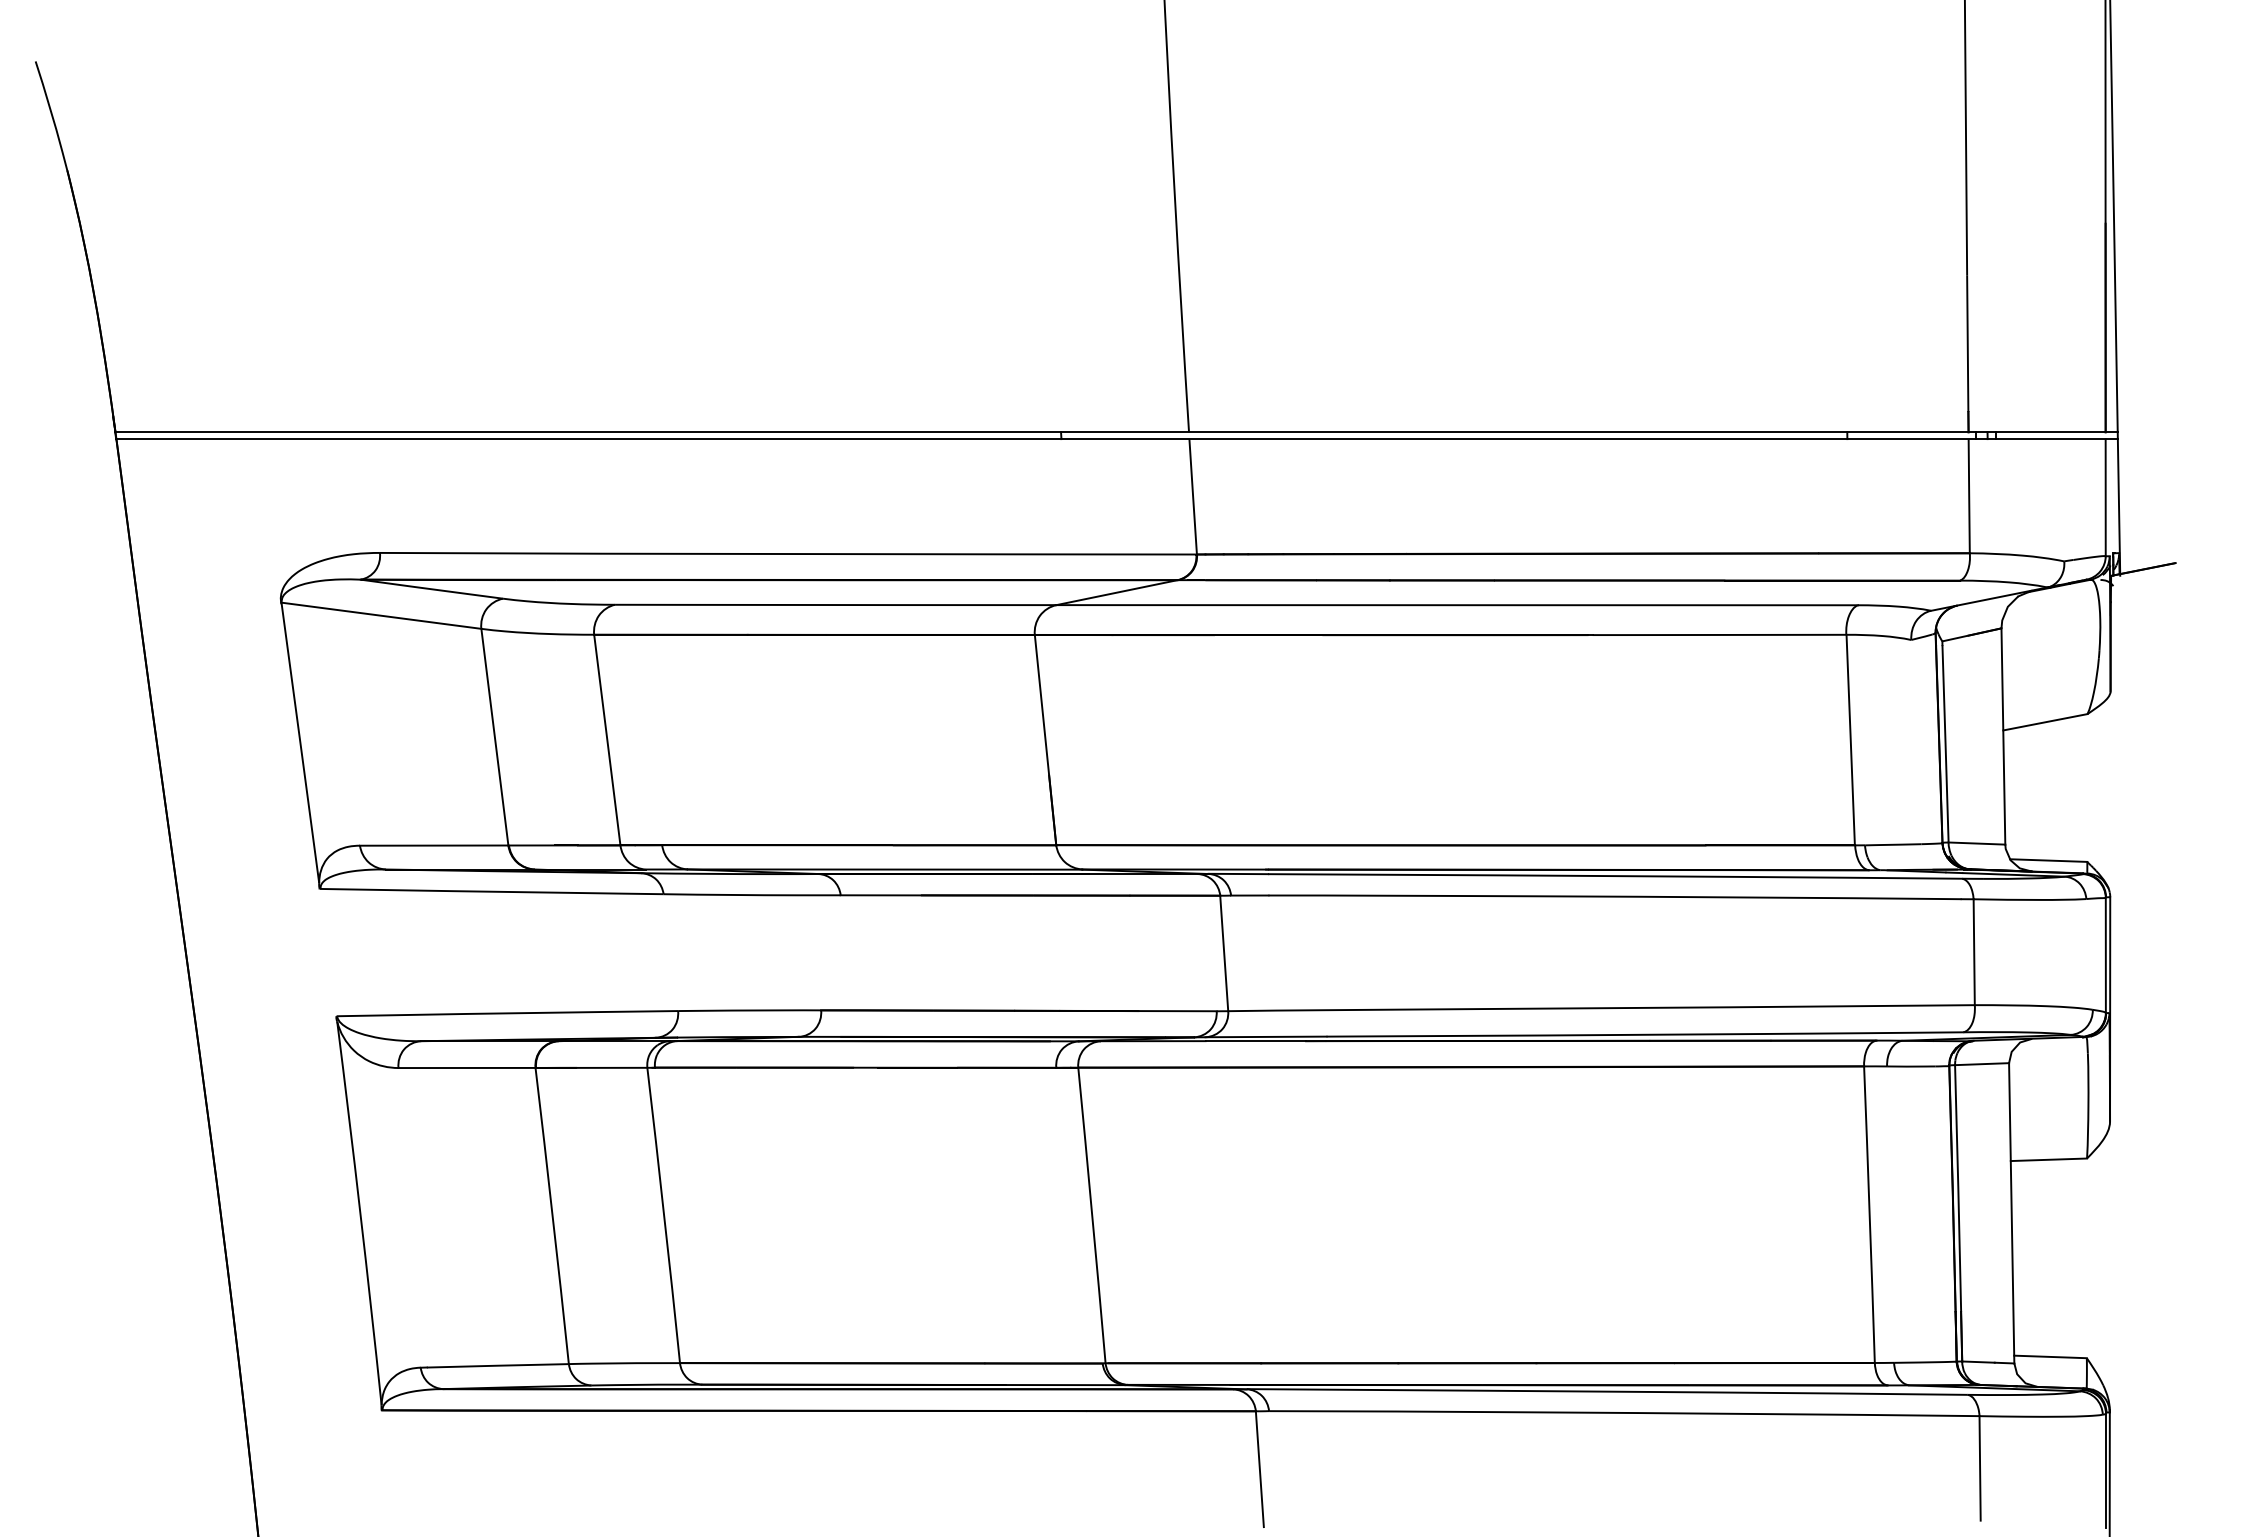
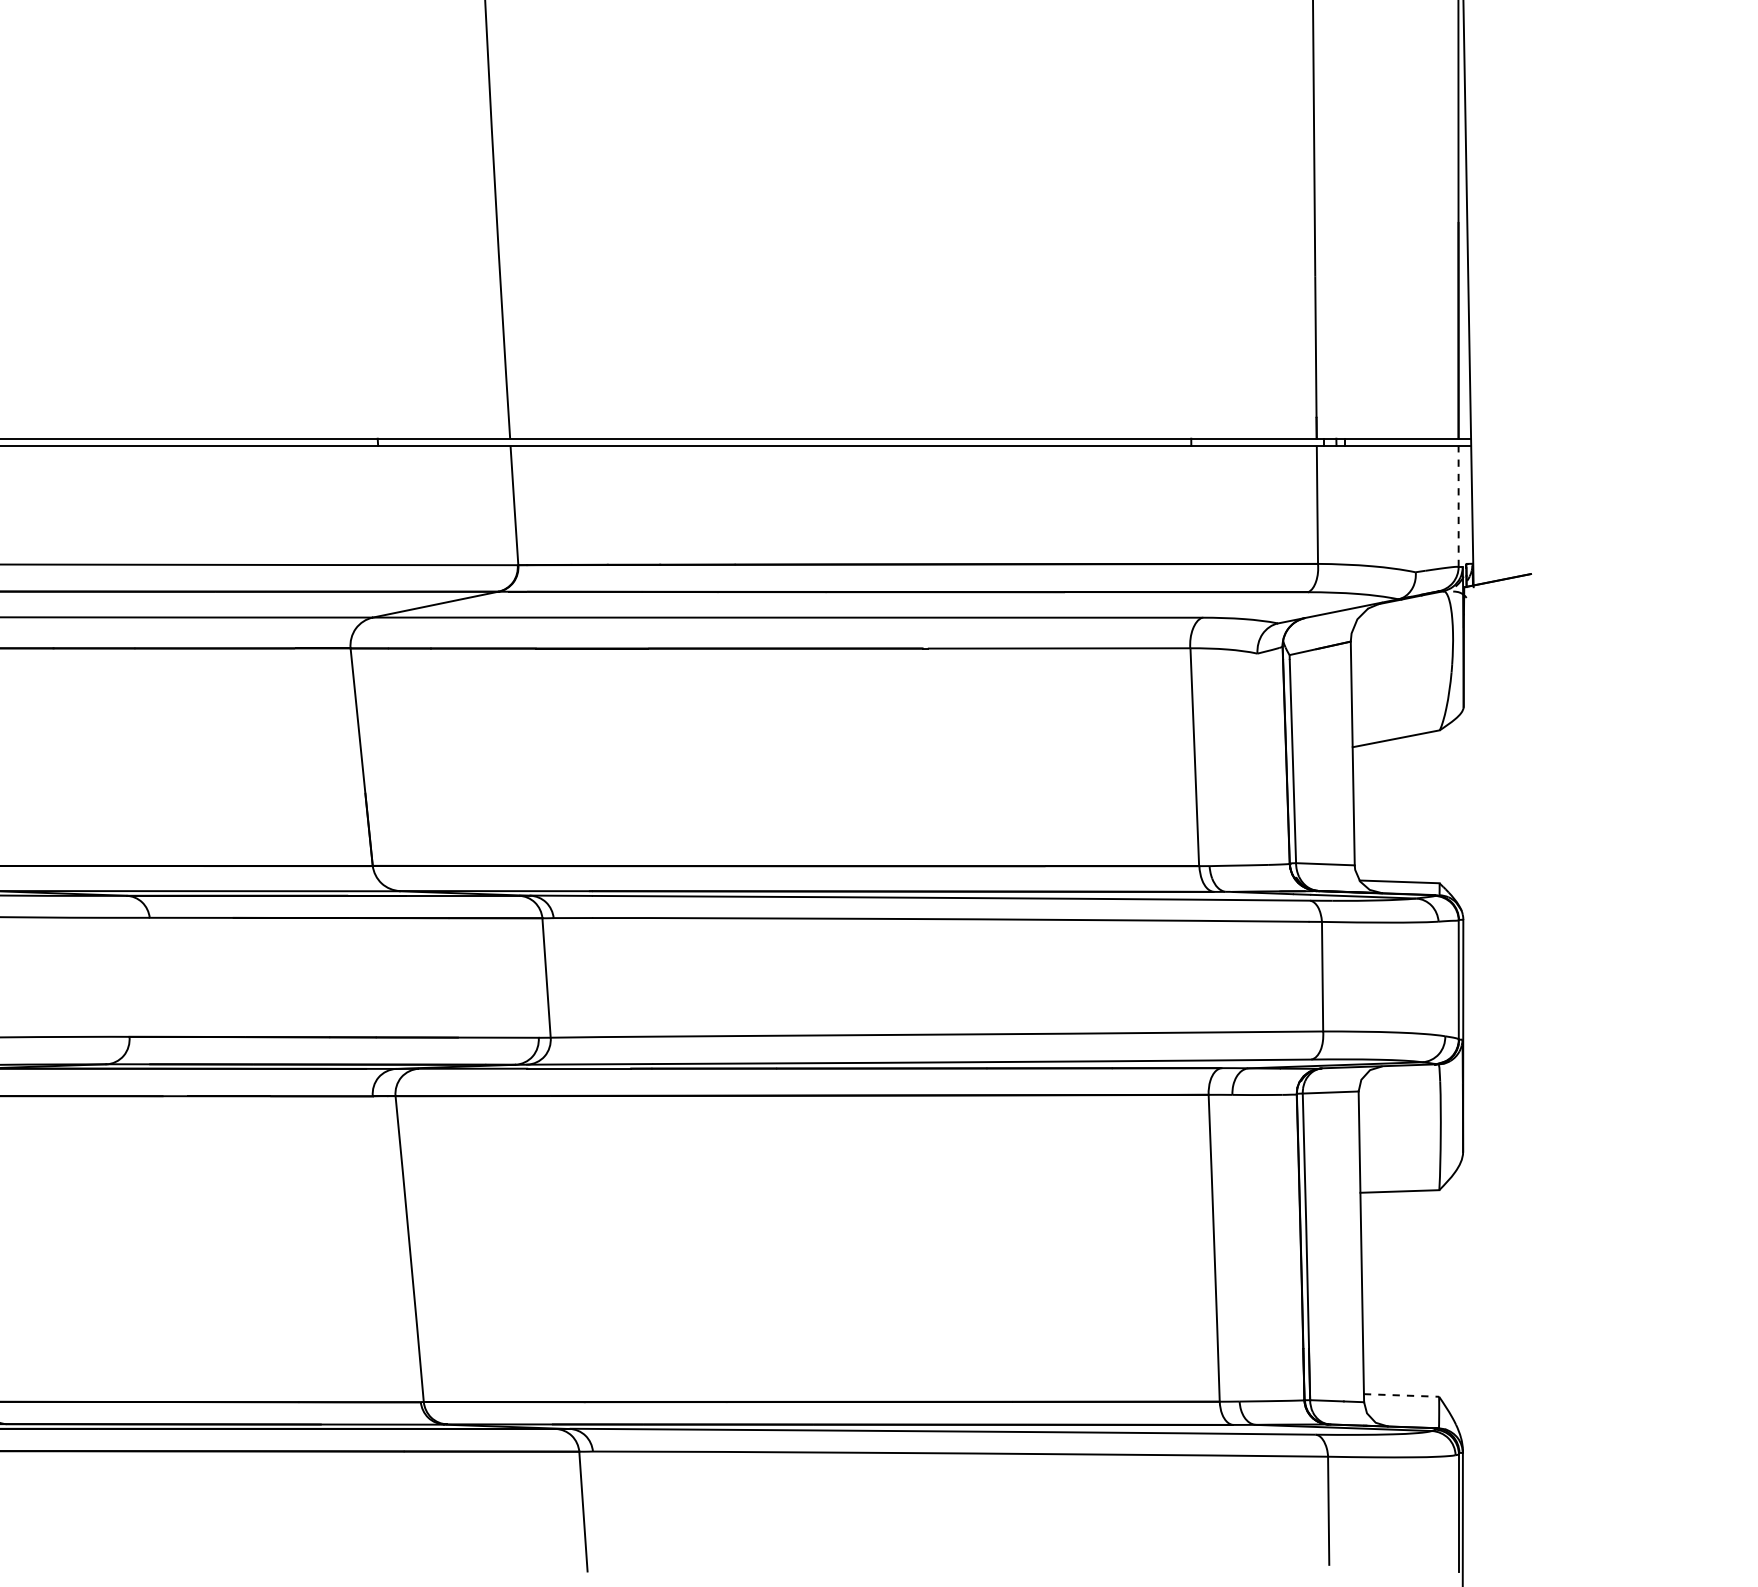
line: (2105, 497) -> (1458, 506), solid -> dashed
line: (2051, 1356) -> (1402, 1395), solid -> dashed

